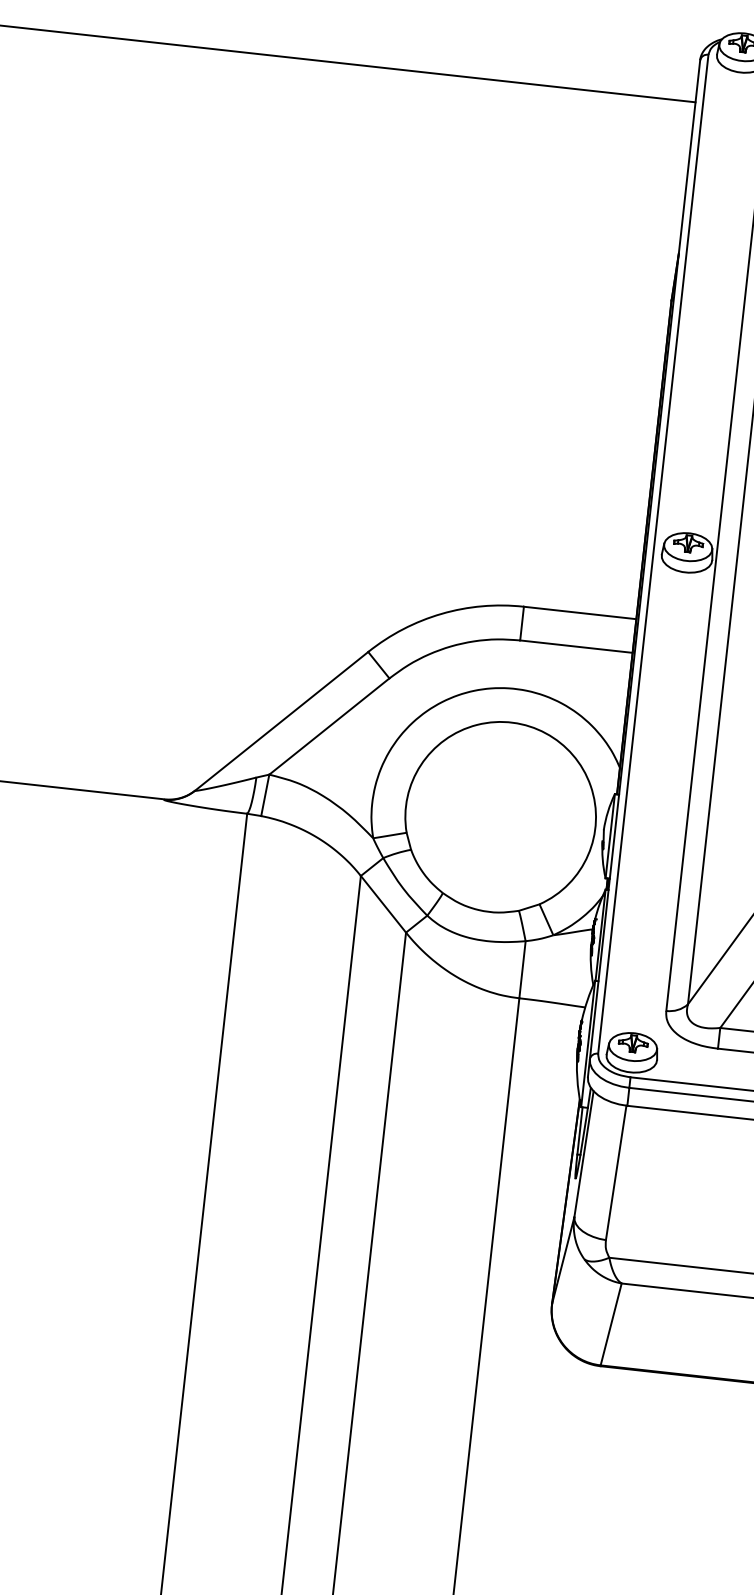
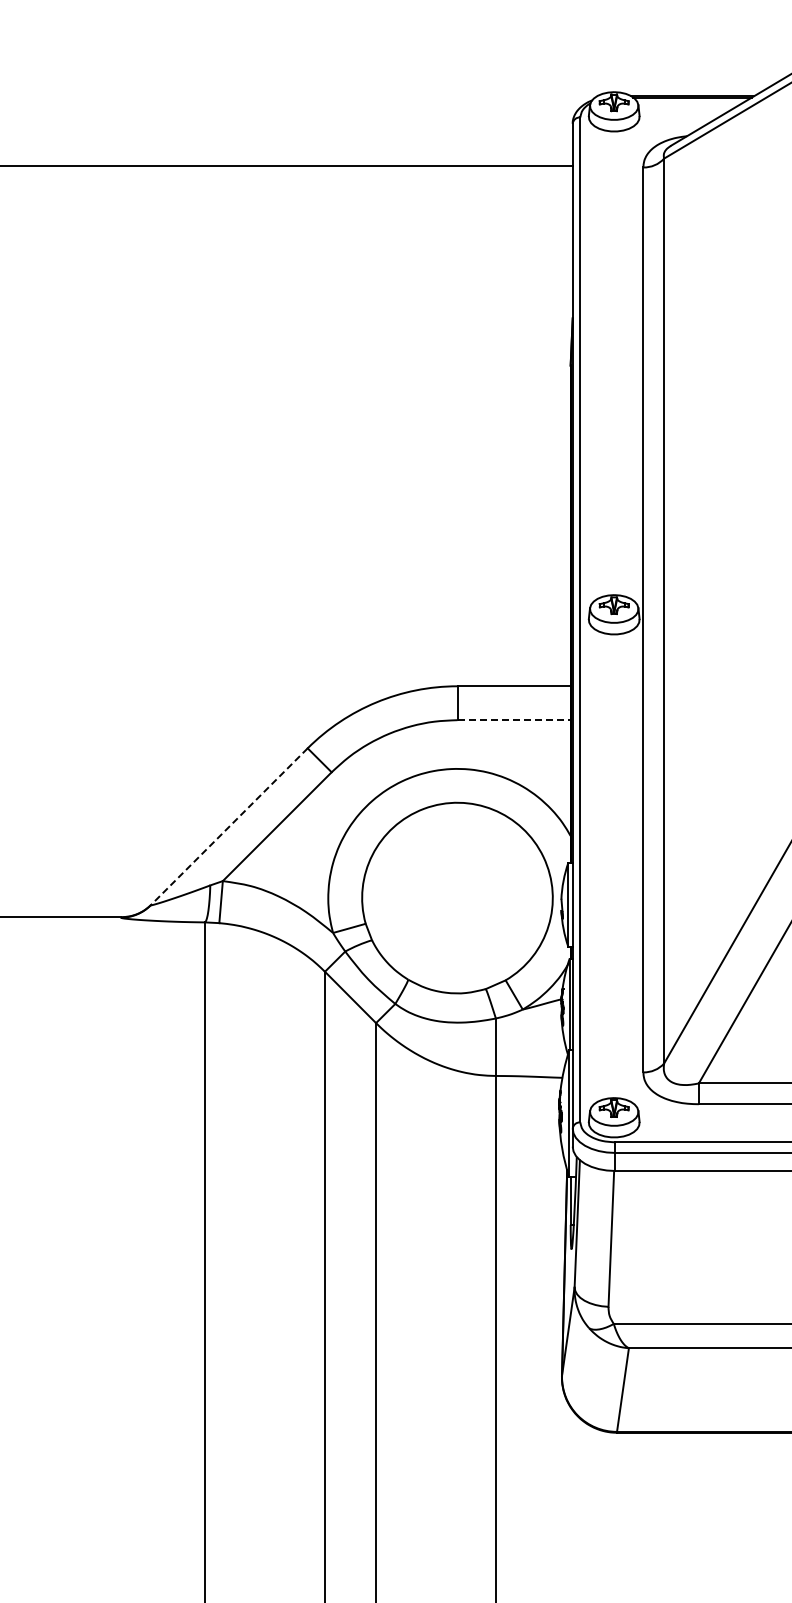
line: (576, 647) -> (514, 720), solid -> dashed
line: (281, 721) -> (229, 826), solid -> dashed

